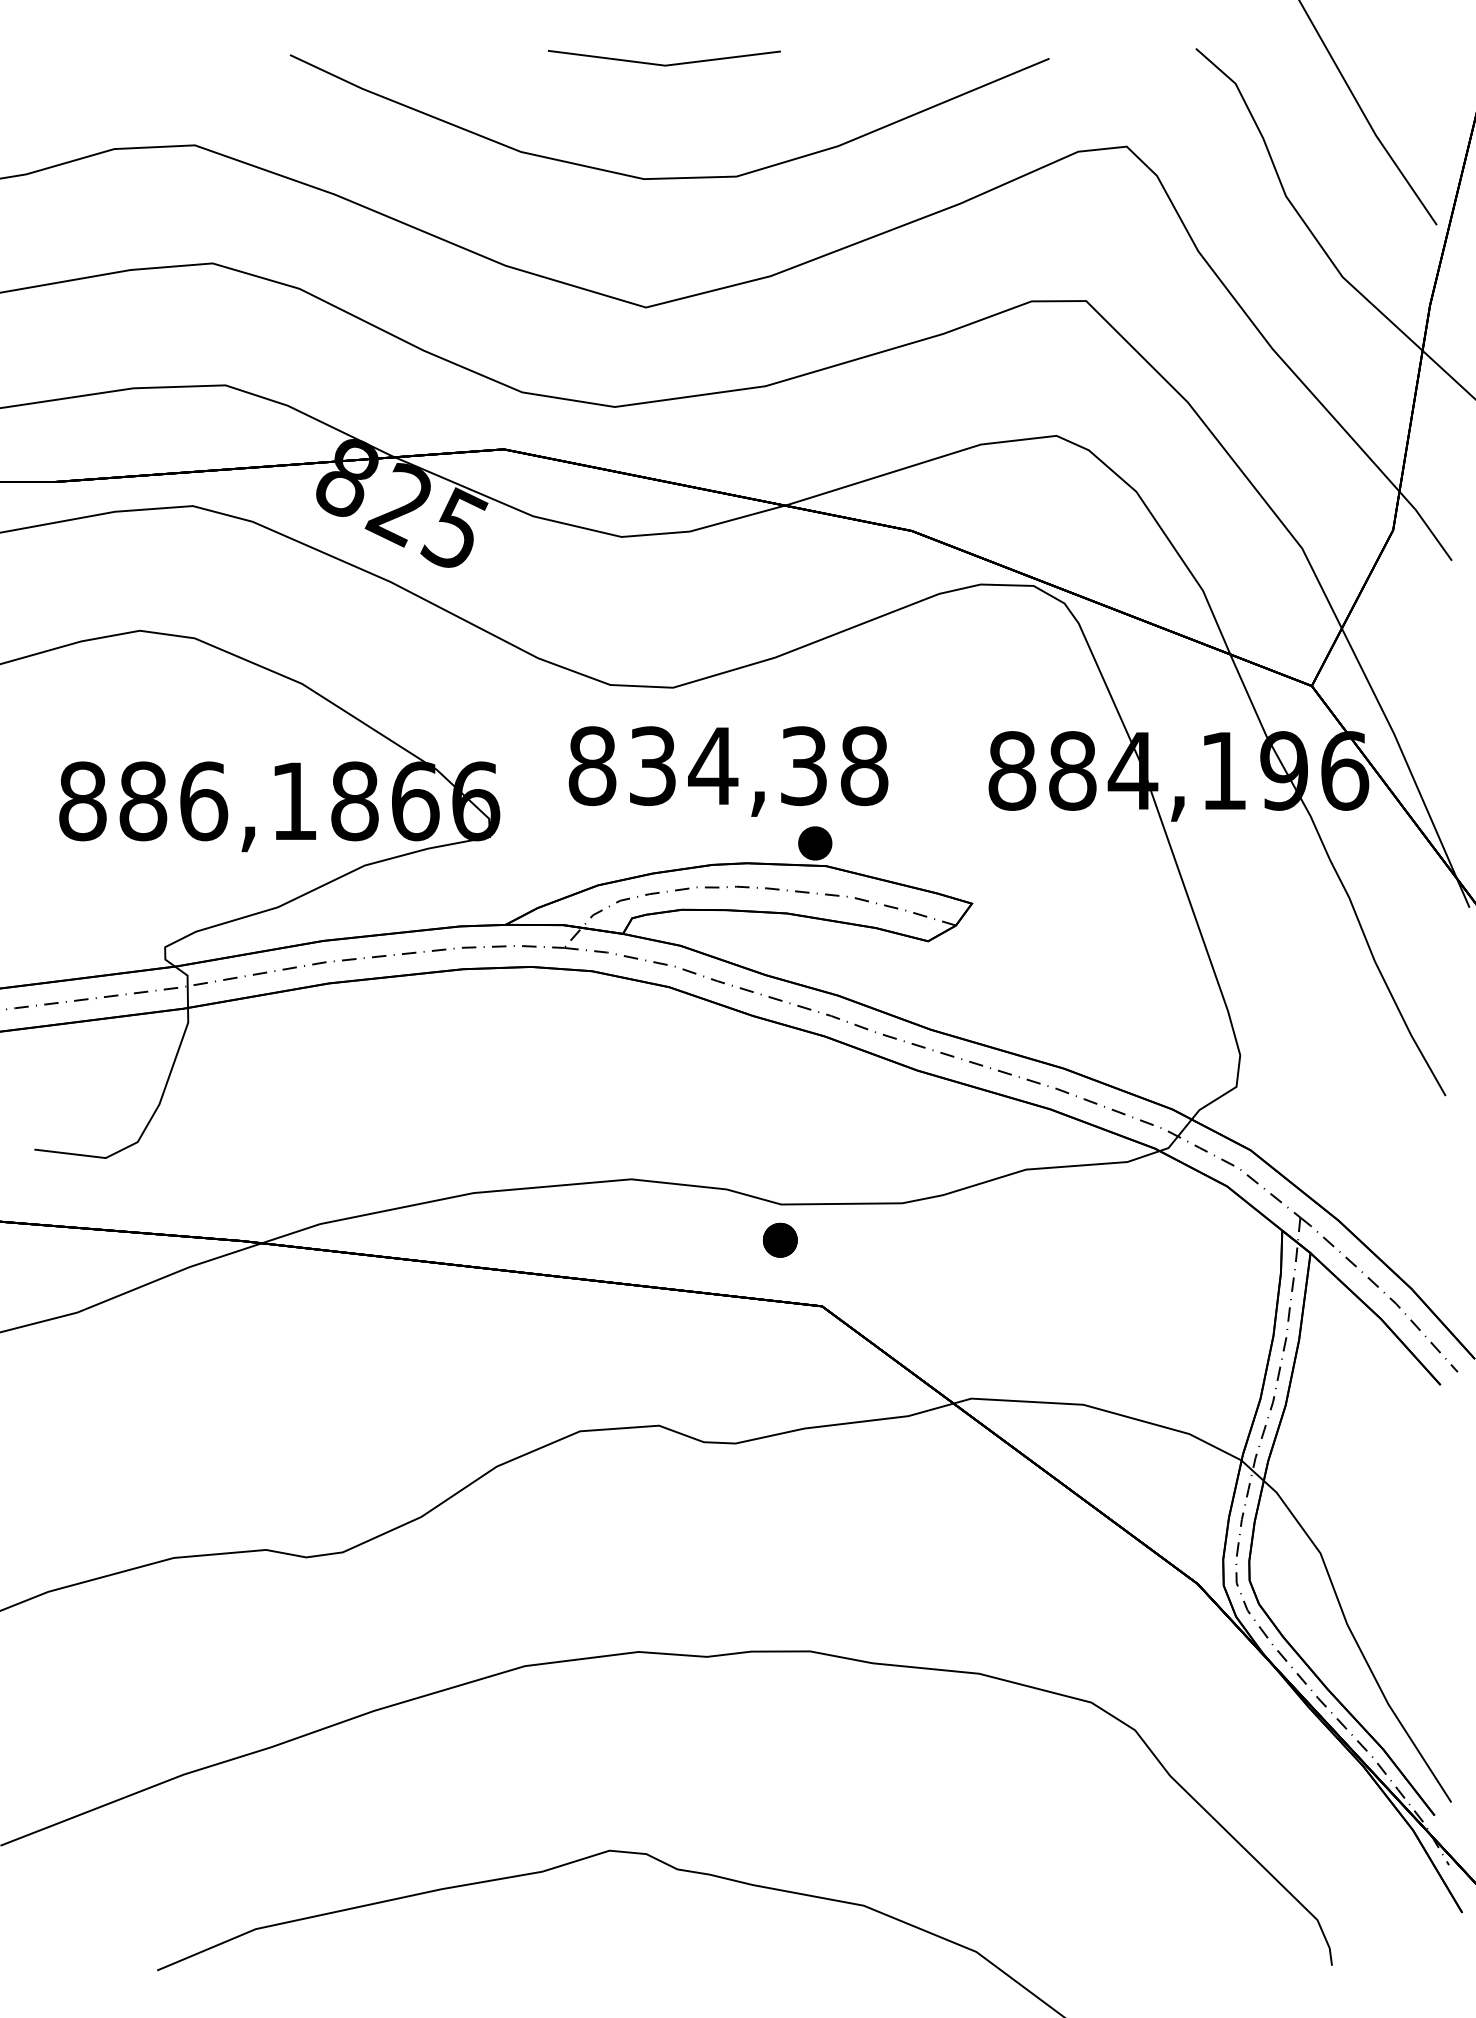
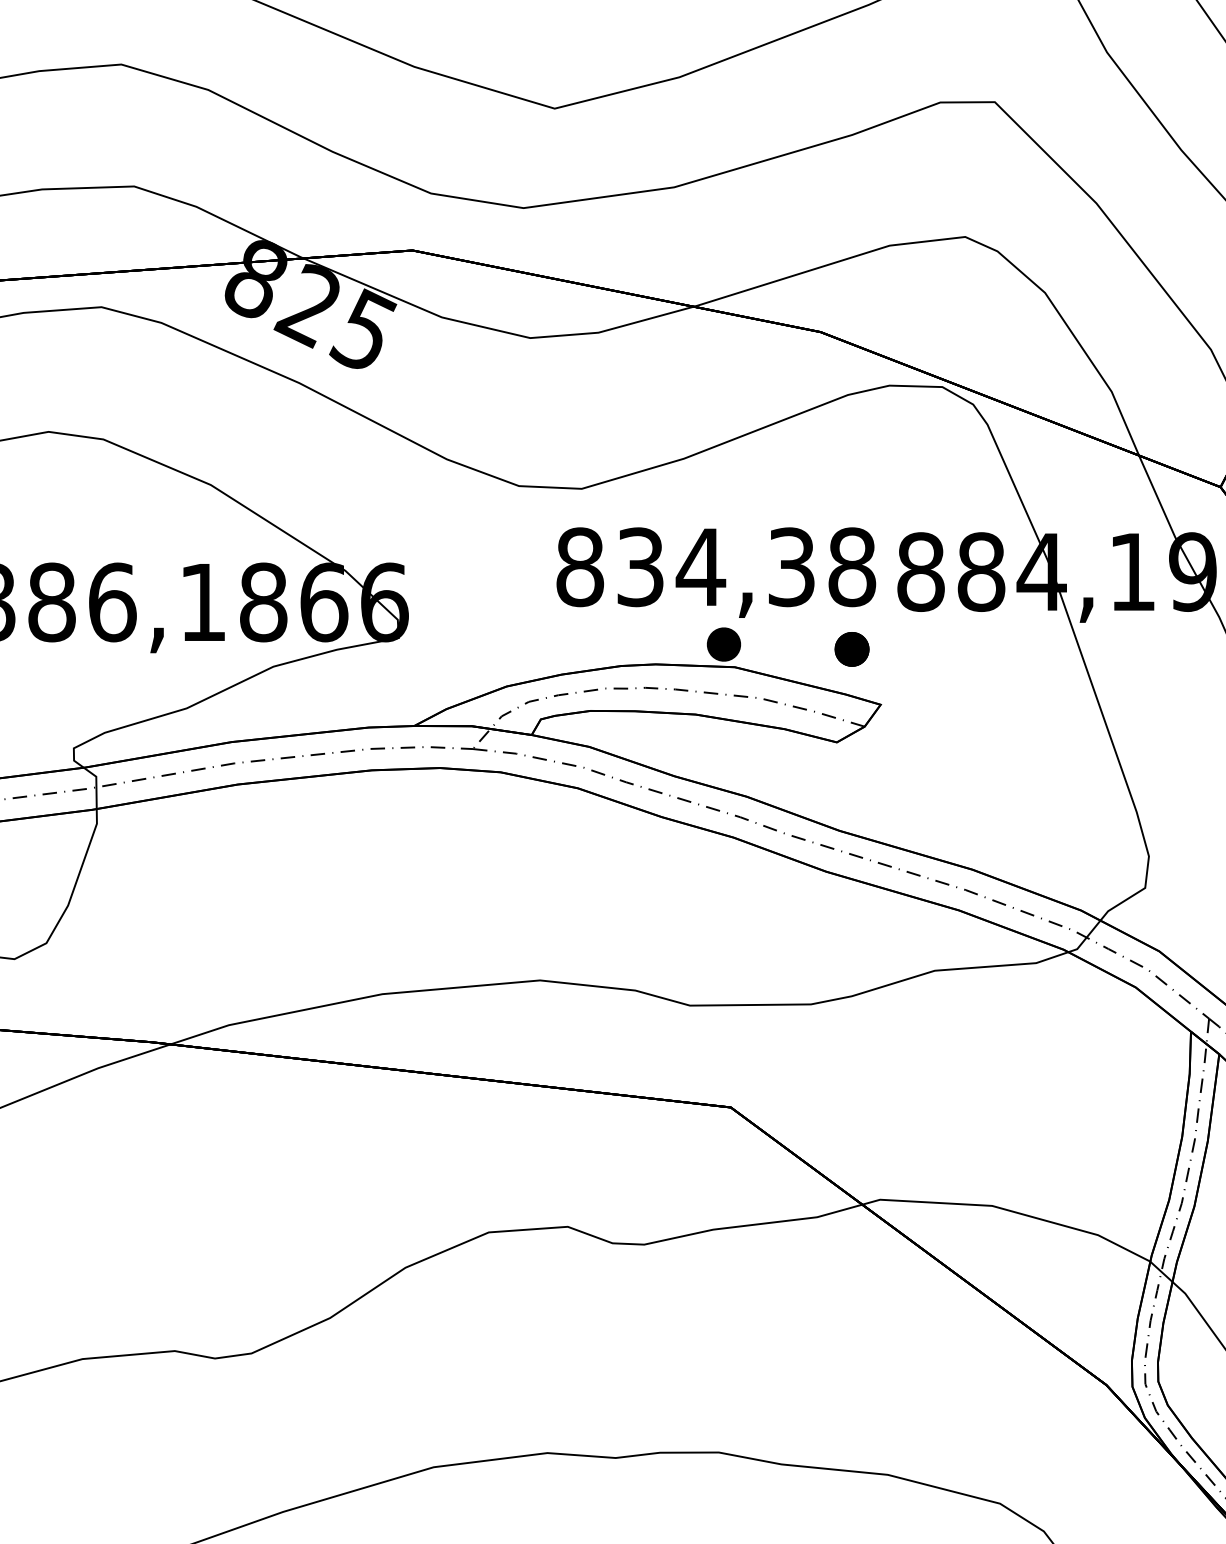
text: (728, 771) -> (716, 572), moved
part: (779, 1239) -> (851, 648), moved

